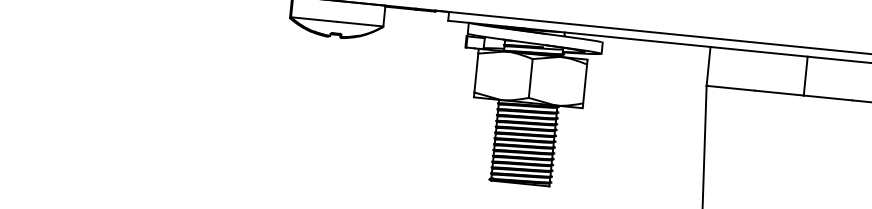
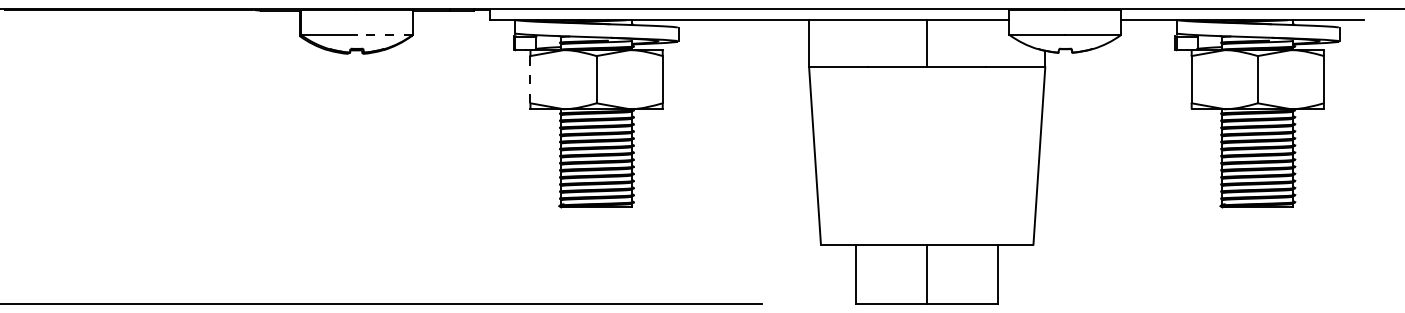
line: (359, 23) -> (384, 34), solid -> dashed
line: (476, 72) -> (530, 79), solid -> dashed

